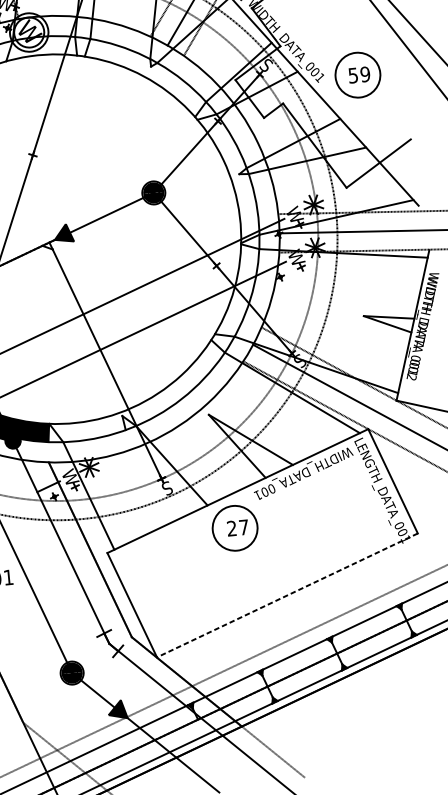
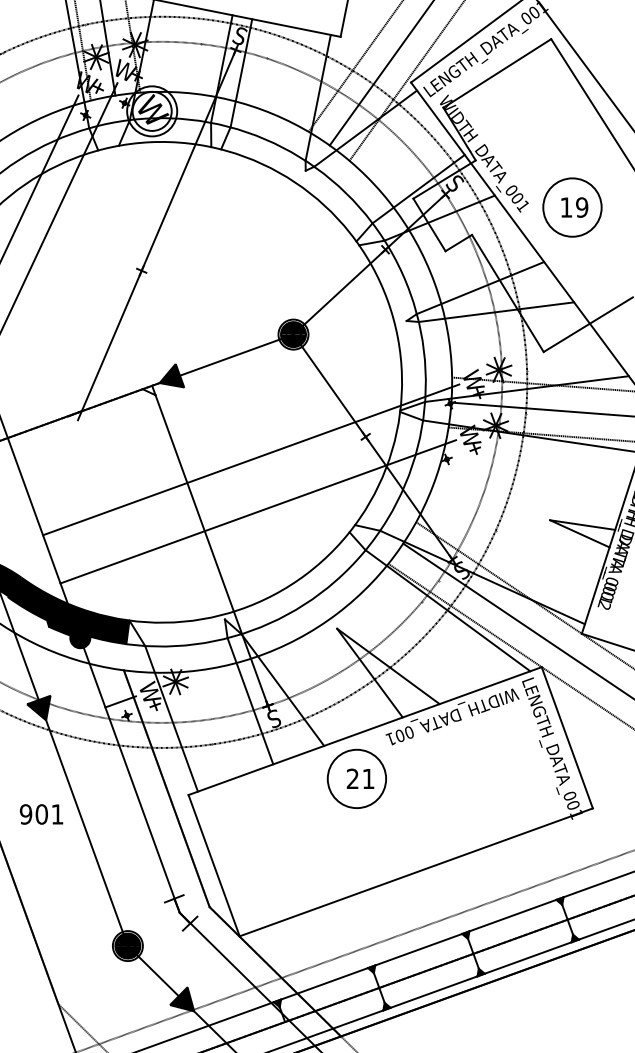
text: (353, 75) -> (566, 207), 59 -> 19
line: (147, 476) -> (250, 701), added
text: (243, 527) -> (368, 778), 27 -> 21
line: (287, 595) -> (416, 872), dashed -> solid

